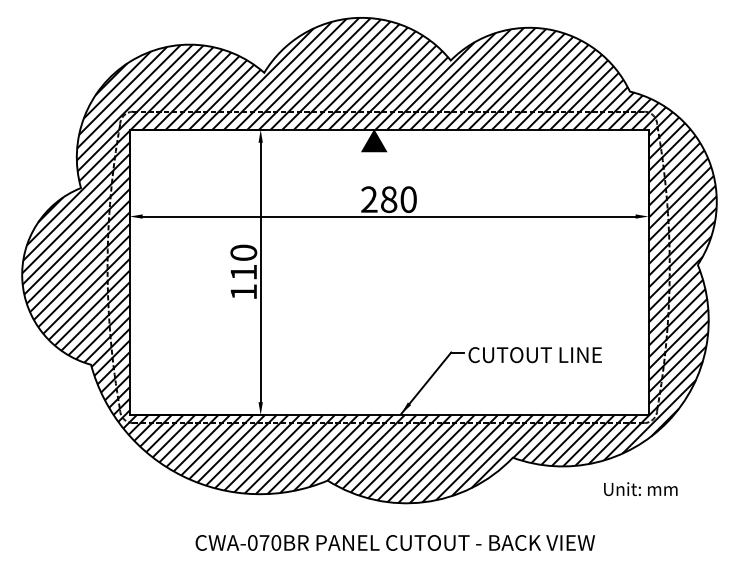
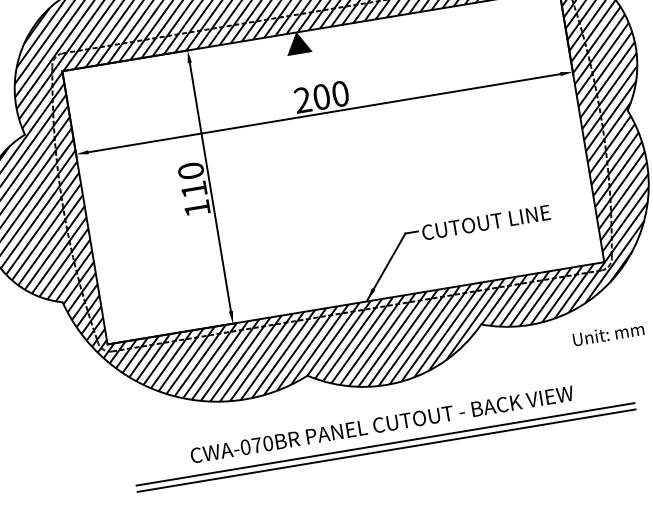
text: (389, 199) -> (322, 96), 280 -> 200
line: (395, 563) -> (385, 444), added
line: (395, 570) -> (386, 451), added

